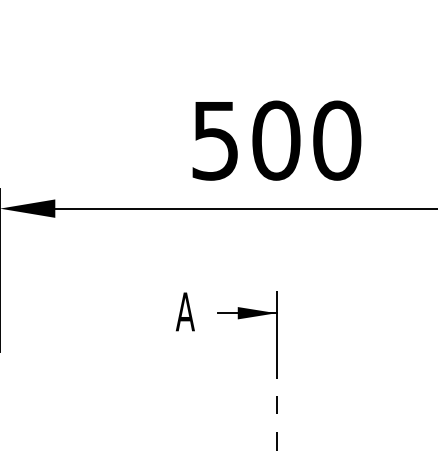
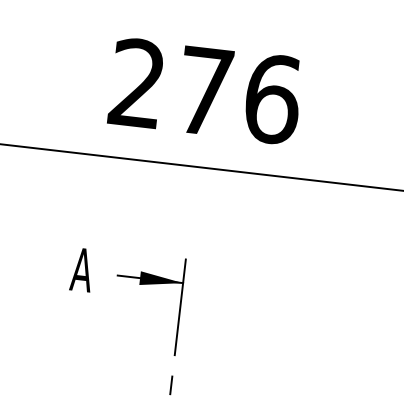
text: (276, 140) -> (205, 91), 500 -> 276

